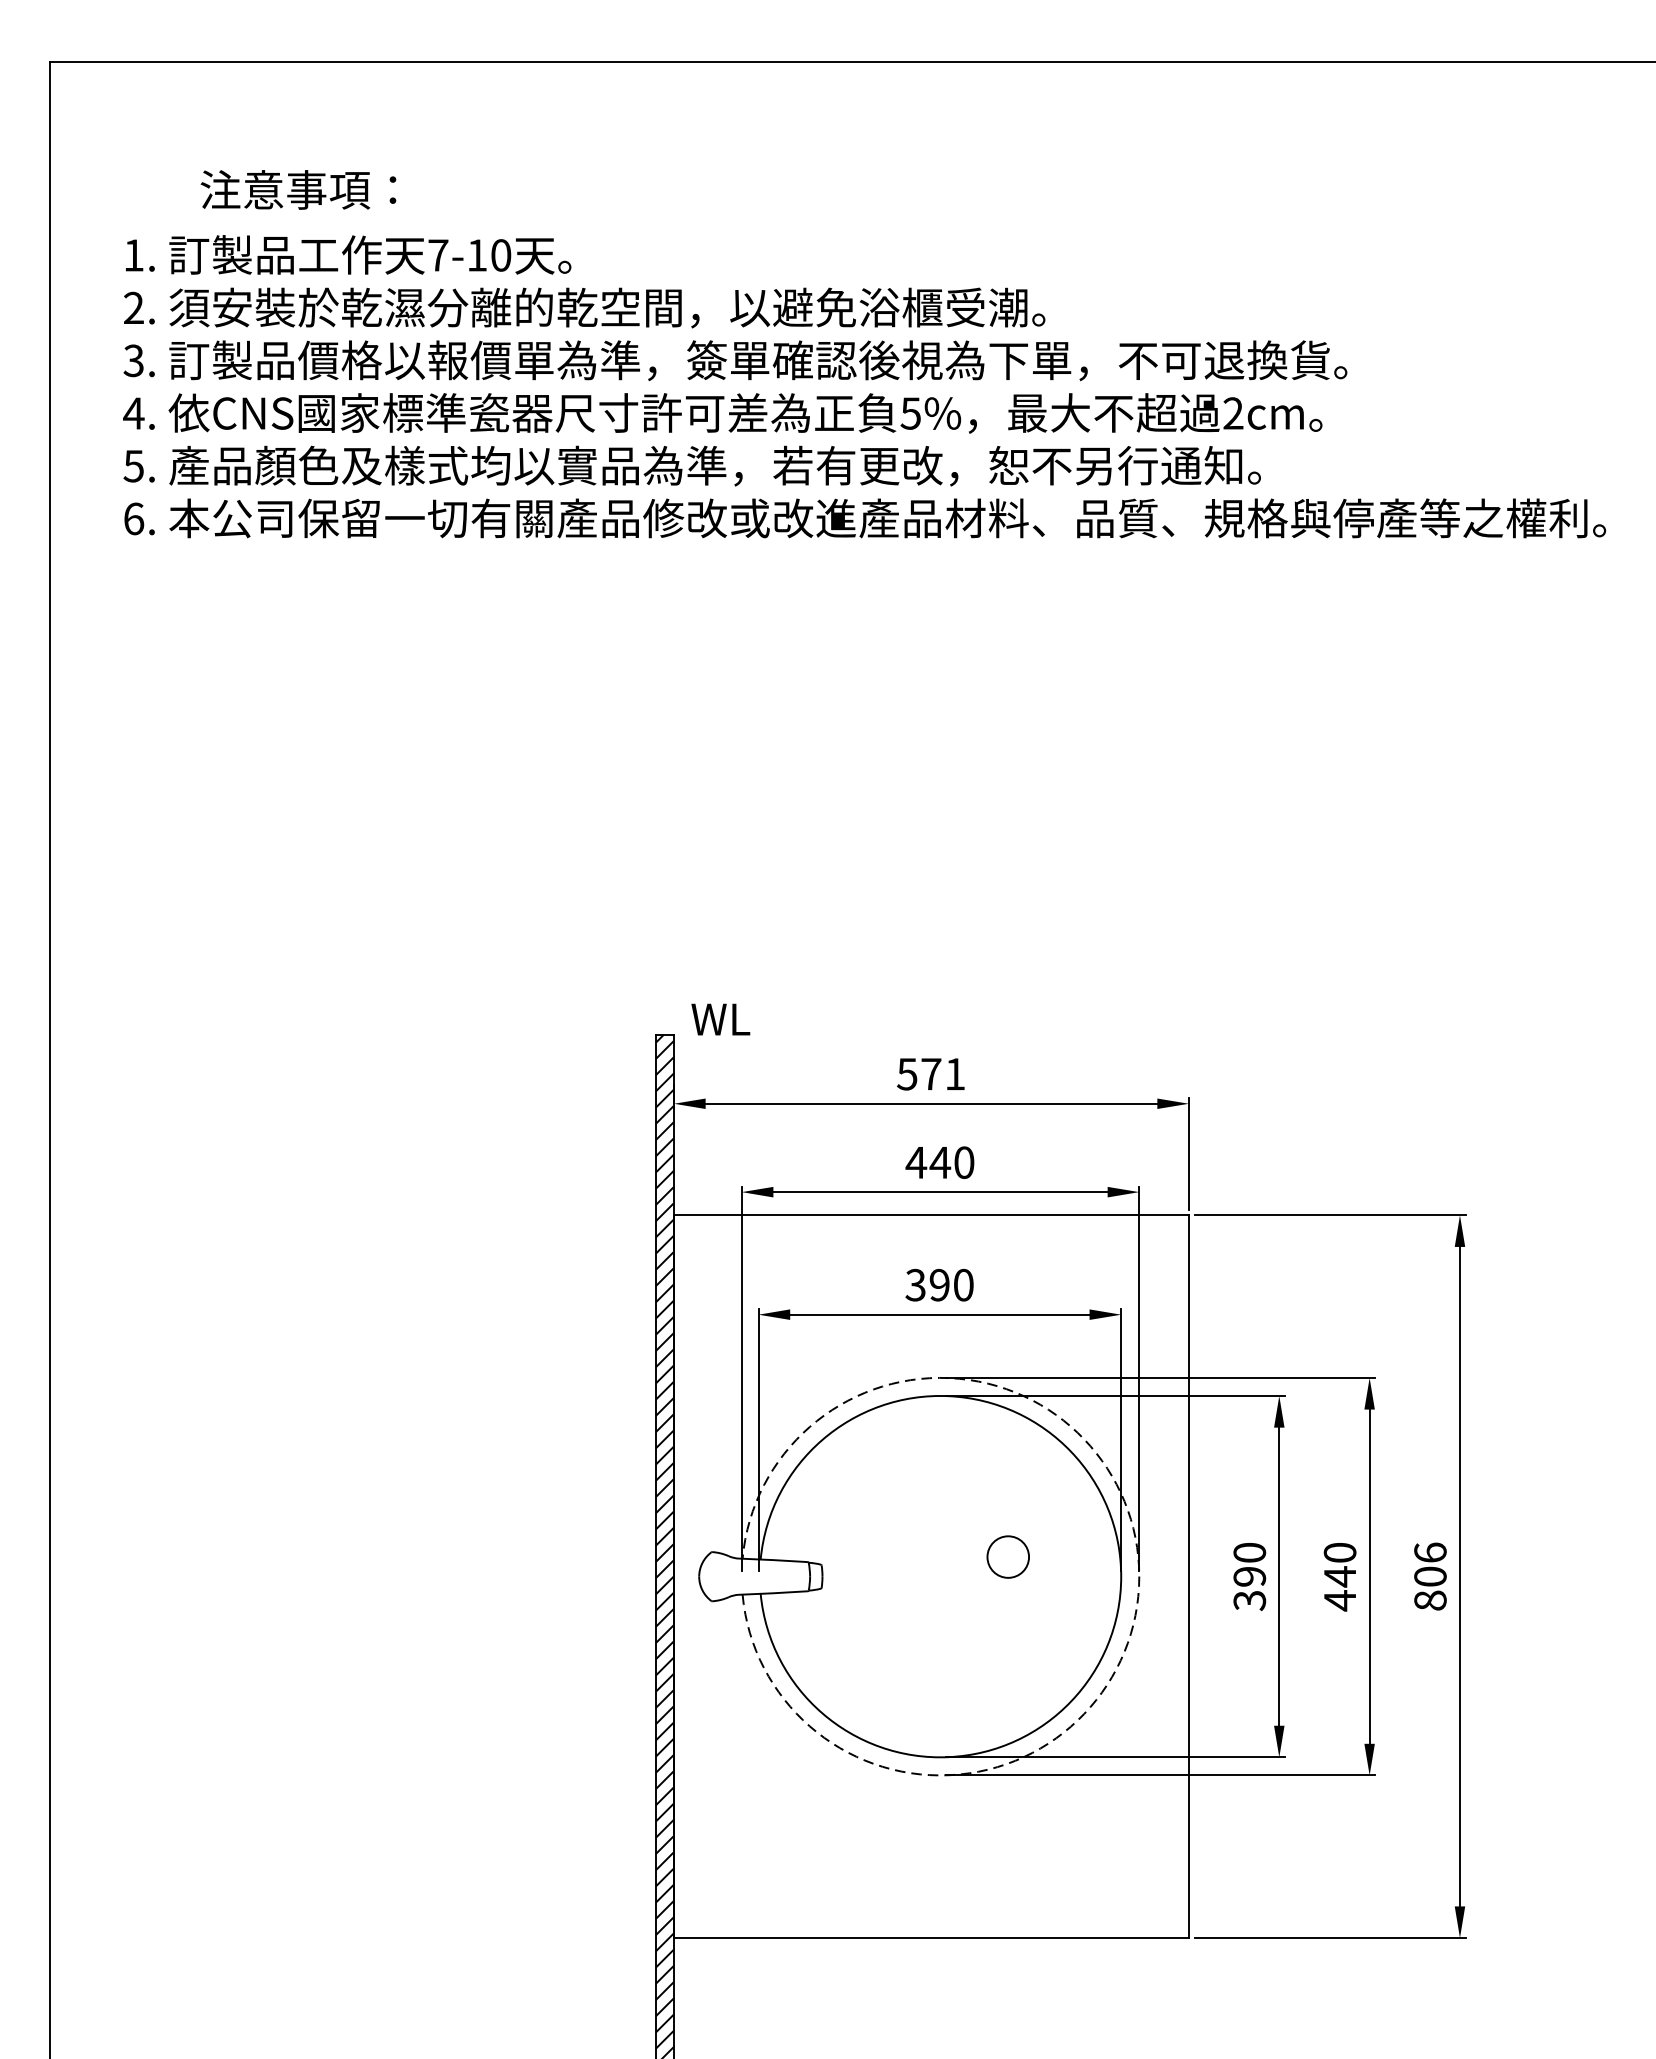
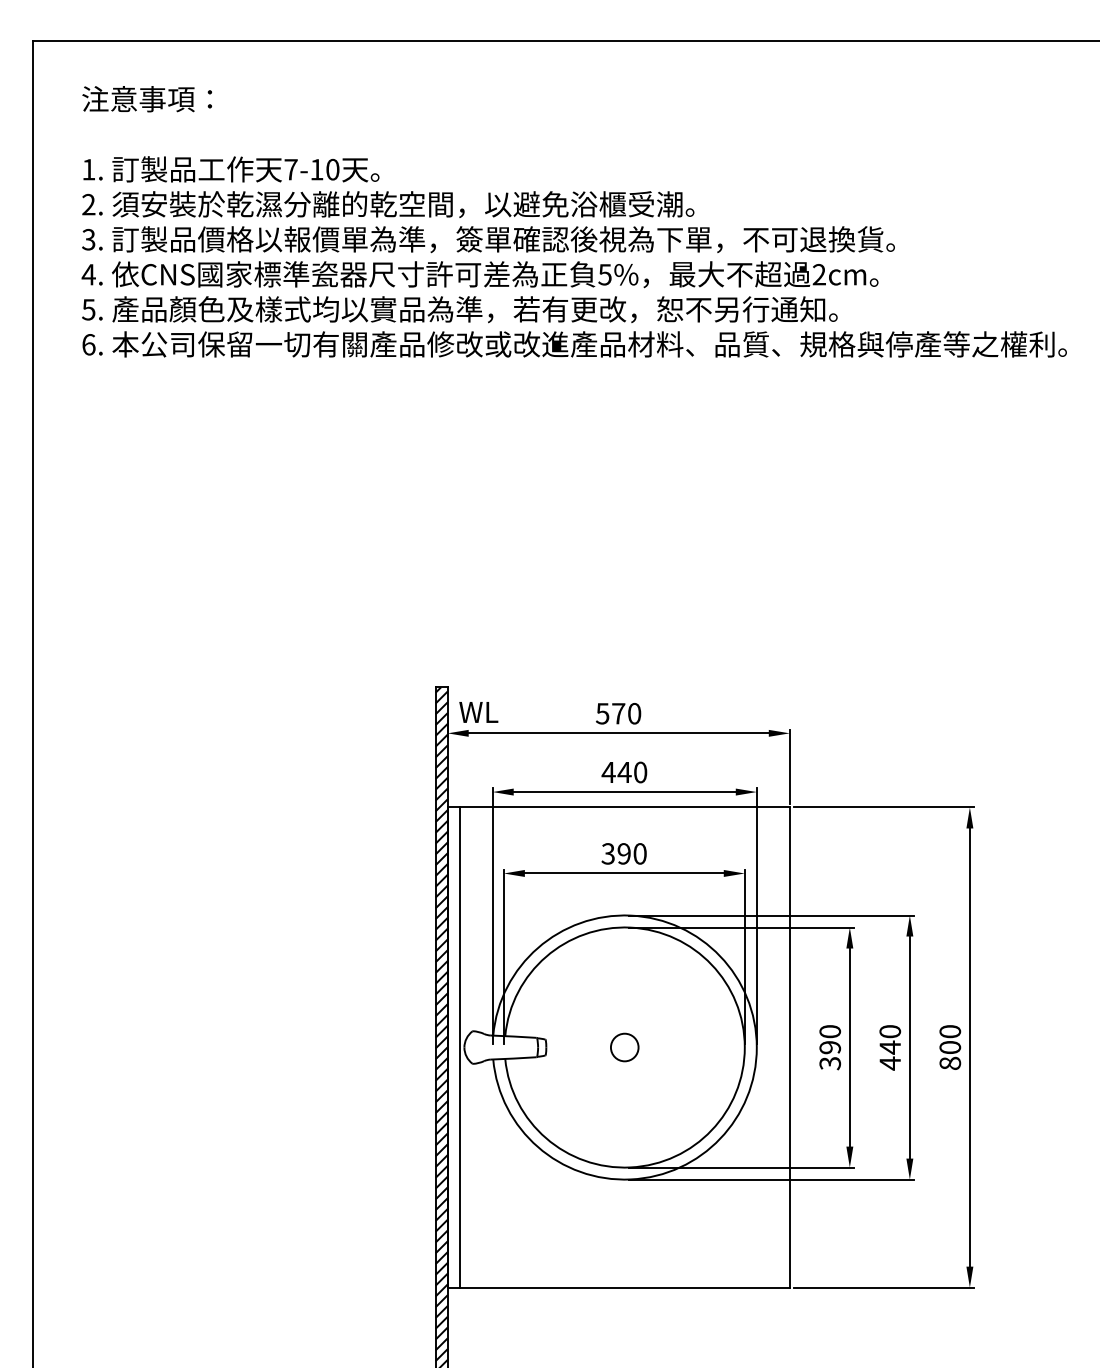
text: (297, 190) -> (146, 99), moved
text: (720, 1019) -> (478, 712), moved
text: (955, 1073) -> (634, 713), 571 -> 570
text: (1429, 1552) -> (949, 1031), 806 -> 800
circle: (1007, 1557) -> (624, 1047), moved
line: (691, 1576) -> (459, 1047), added
arc: (1138, 1576) -> (756, 1047), dashed -> solid

